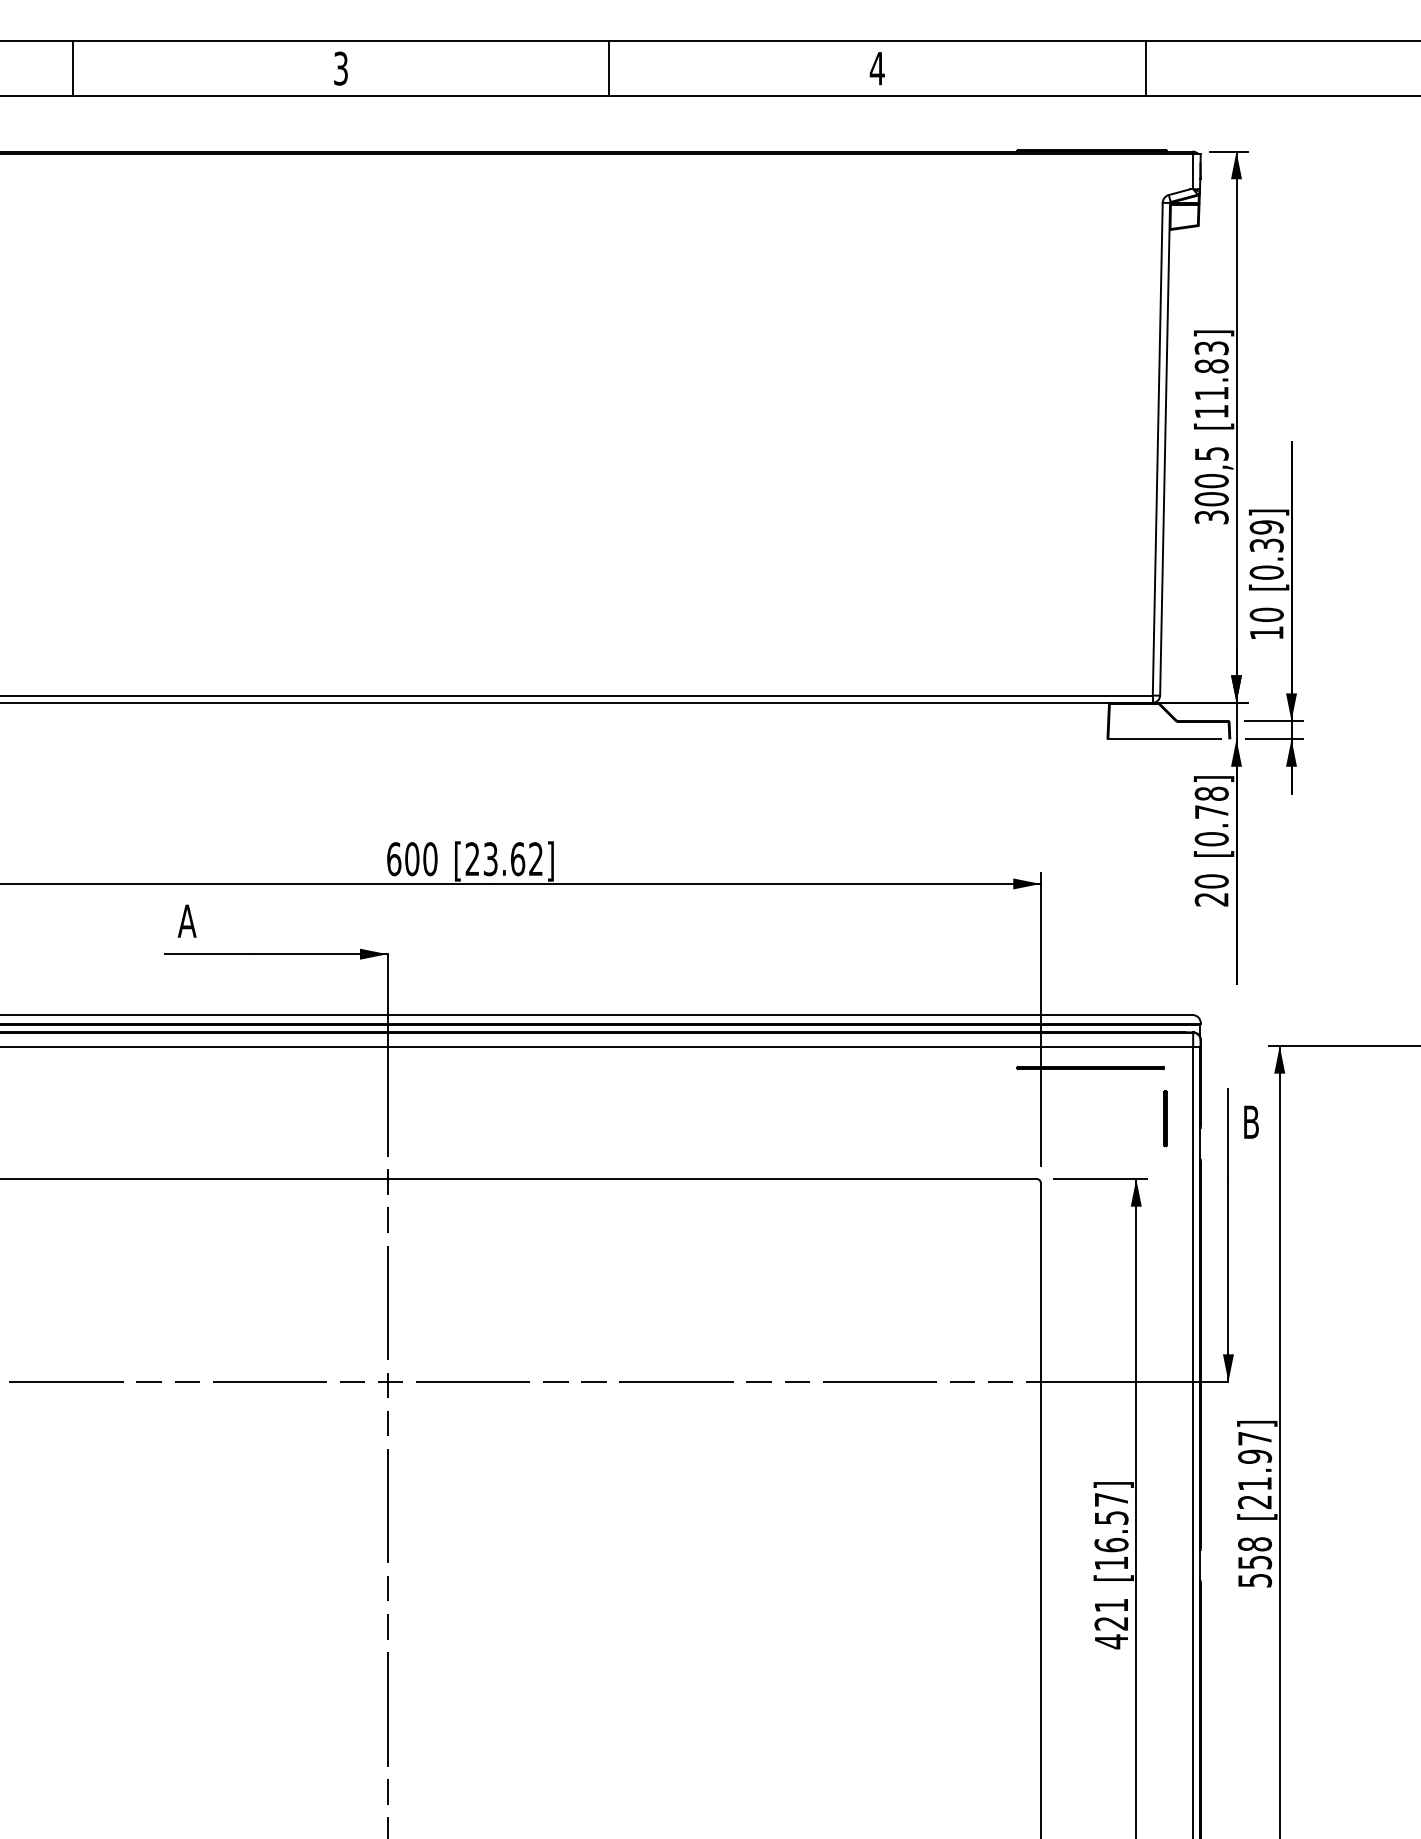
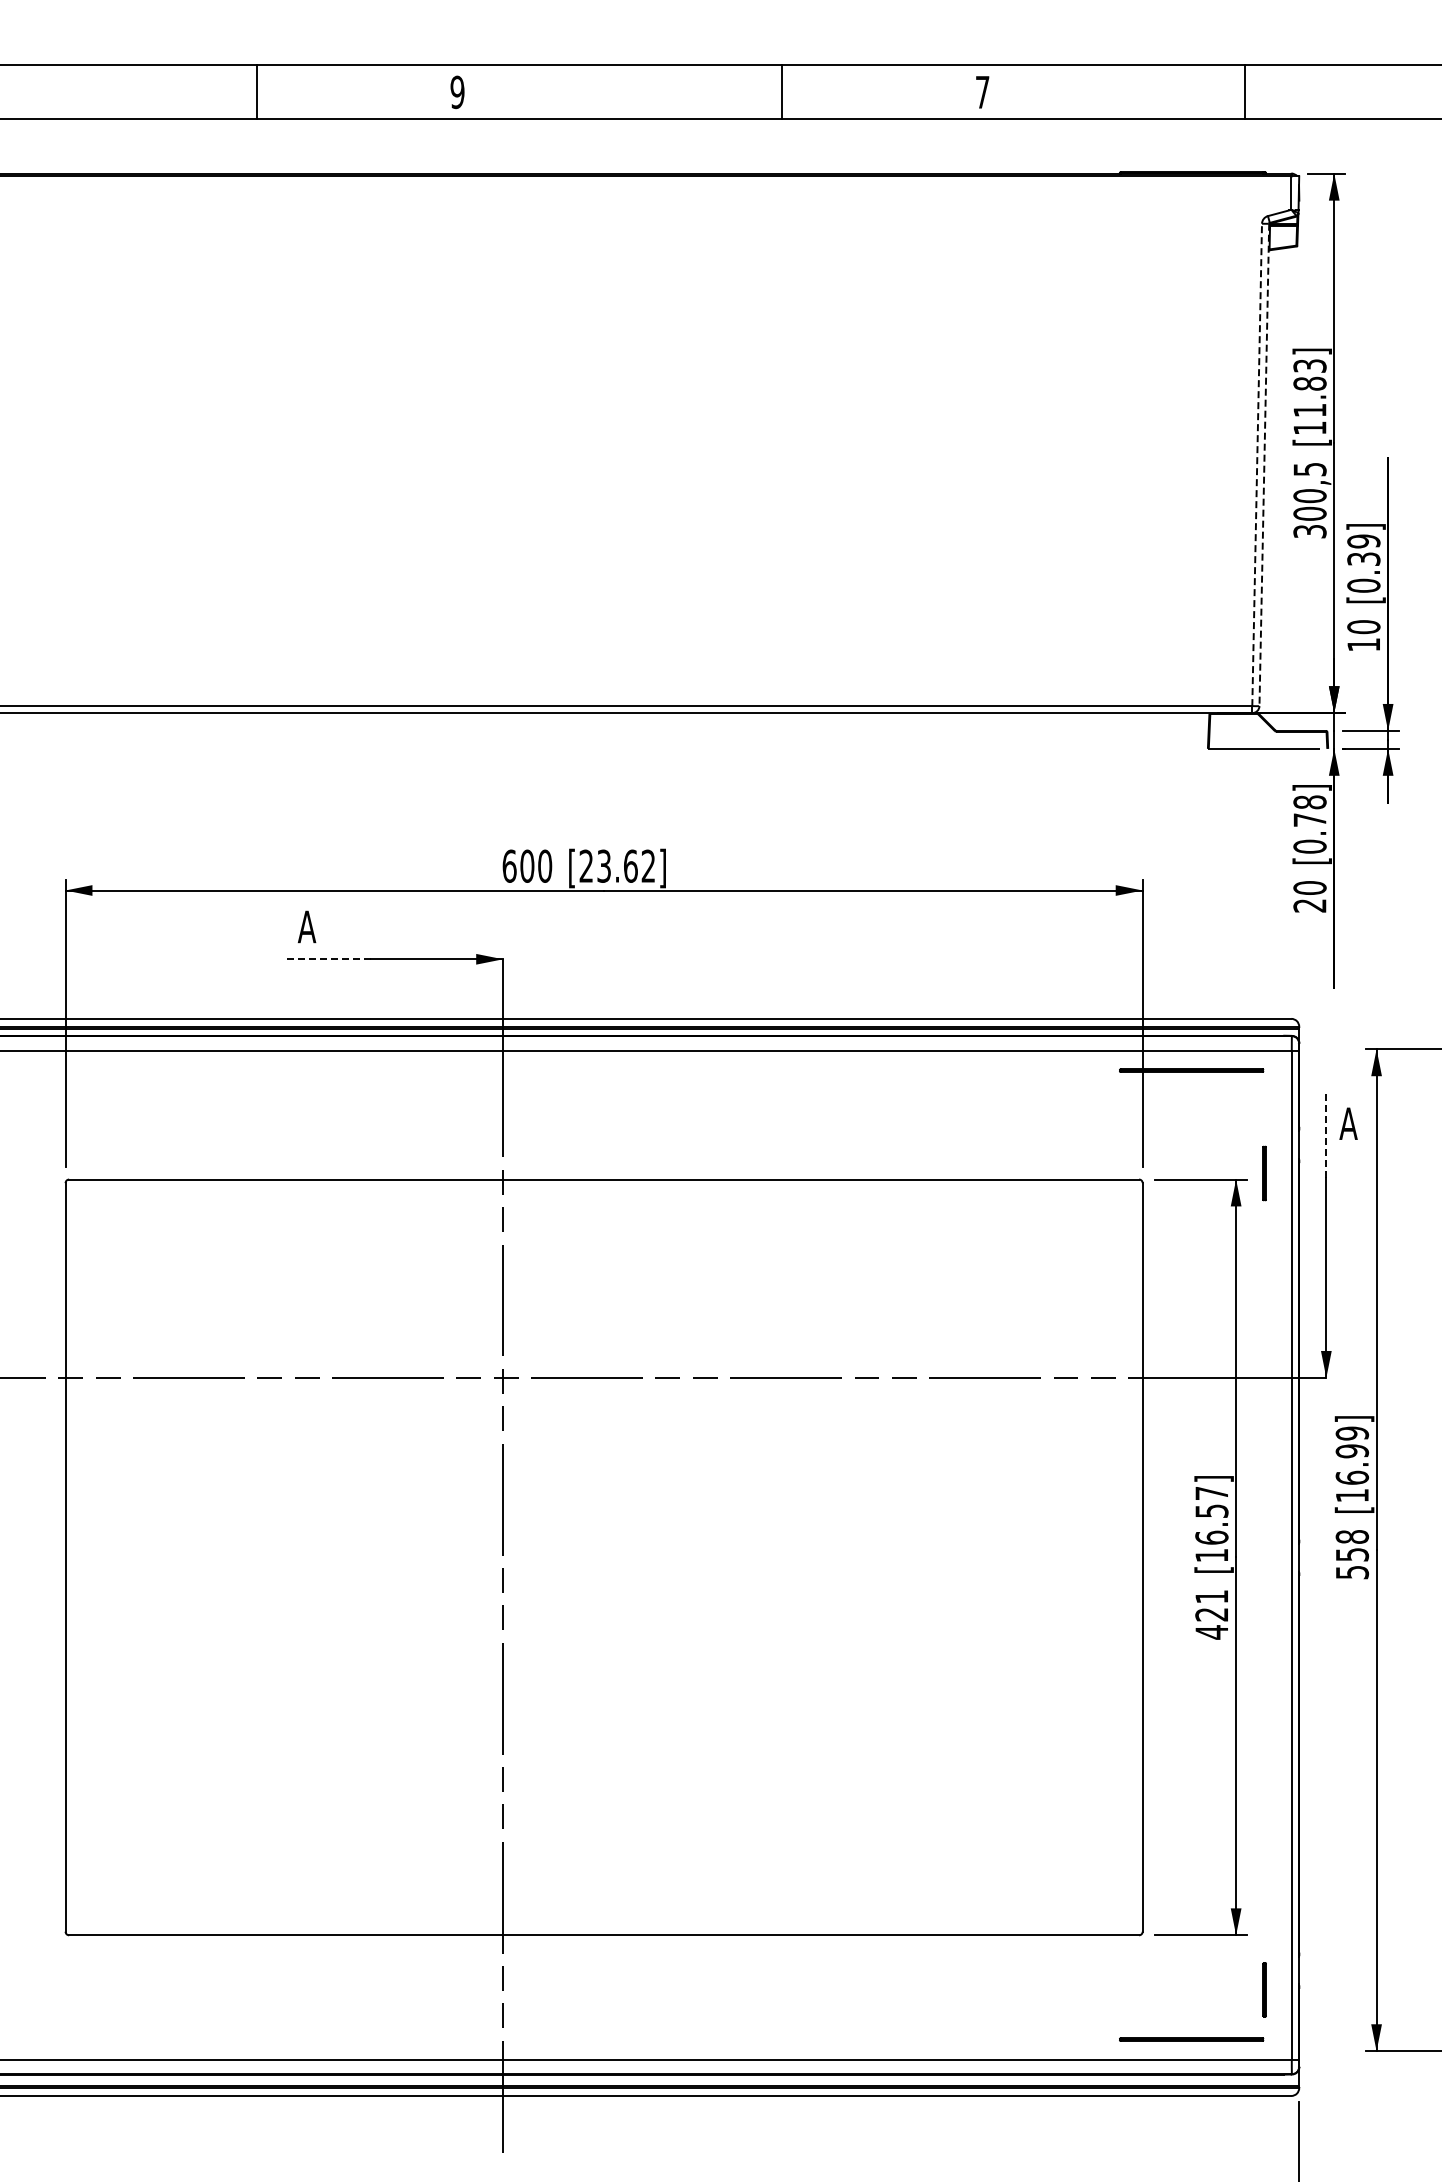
text: (340, 67) -> (457, 91), 3 -> 9
line: (73, 68) -> (257, 92), moved
line: (609, 68) -> (782, 92), moved
text: (877, 68) -> (982, 92), 4 -> 7
line: (1158, 448) -> (1257, 464), solid -> dashed
line: (1165, 449) -> (1264, 465), solid -> dashed
line: (208, 954) -> (327, 959), solid -> dashed
line: (1165, 1118) -> (1264, 1173), moved
text: (1251, 1121) -> (1348, 1123), B -> A
line: (1228, 1133) -> (1326, 1134), solid -> dashed
text: (1255, 1470) -> (1352, 1464), [21.97] -> [16.99]

